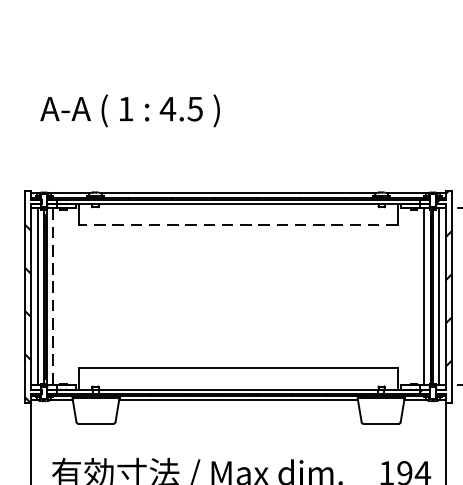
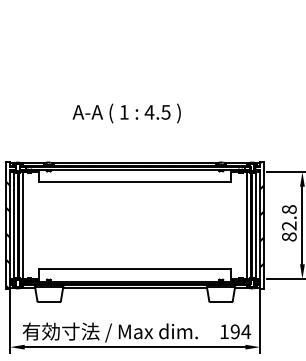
text: (129, 110) -> (126, 113), moved
line: (239, 225) -> (135, 182), dashed -> solid
line: (53, 298) -> (23, 226), dashed -> solid

